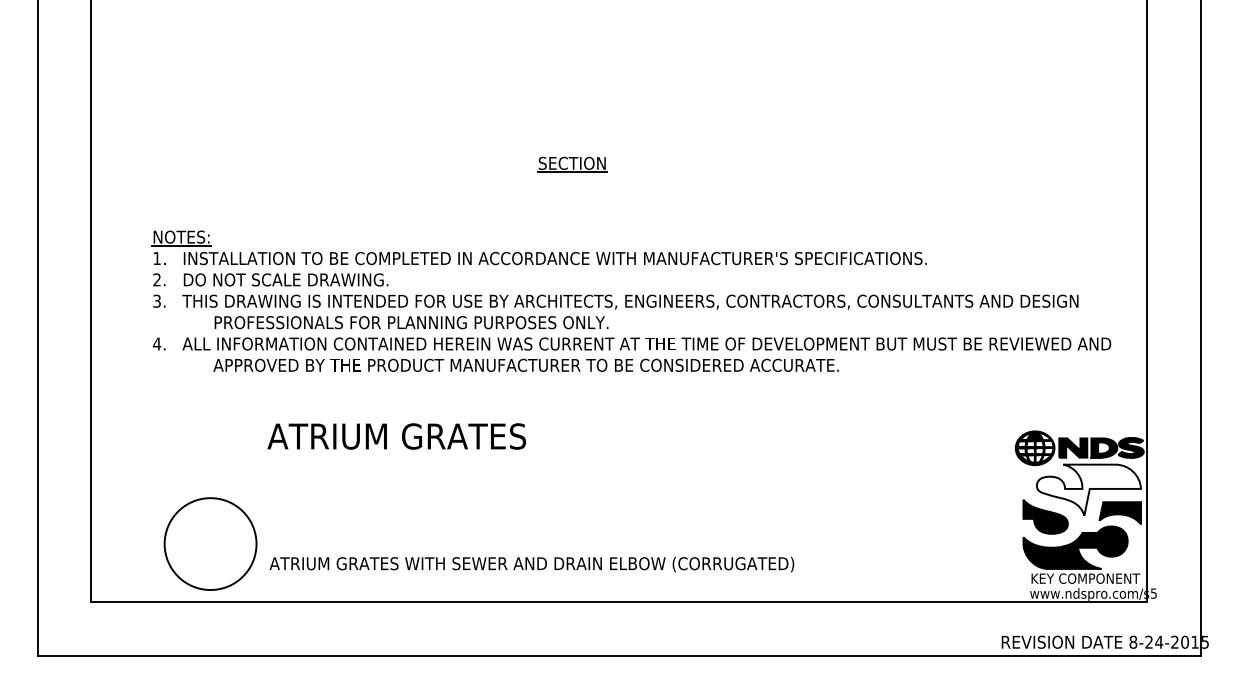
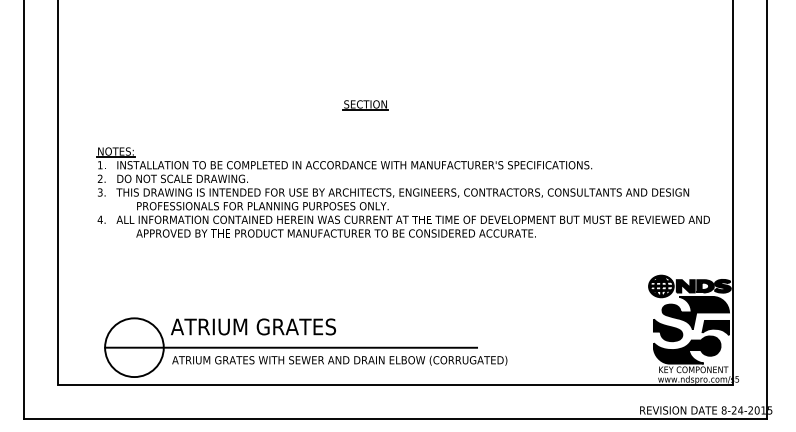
text: (396, 435) -> (253, 326), moved
fill: (1088, 489) -> (695, 312), added
line: (456, 543) -> (291, 347), added

